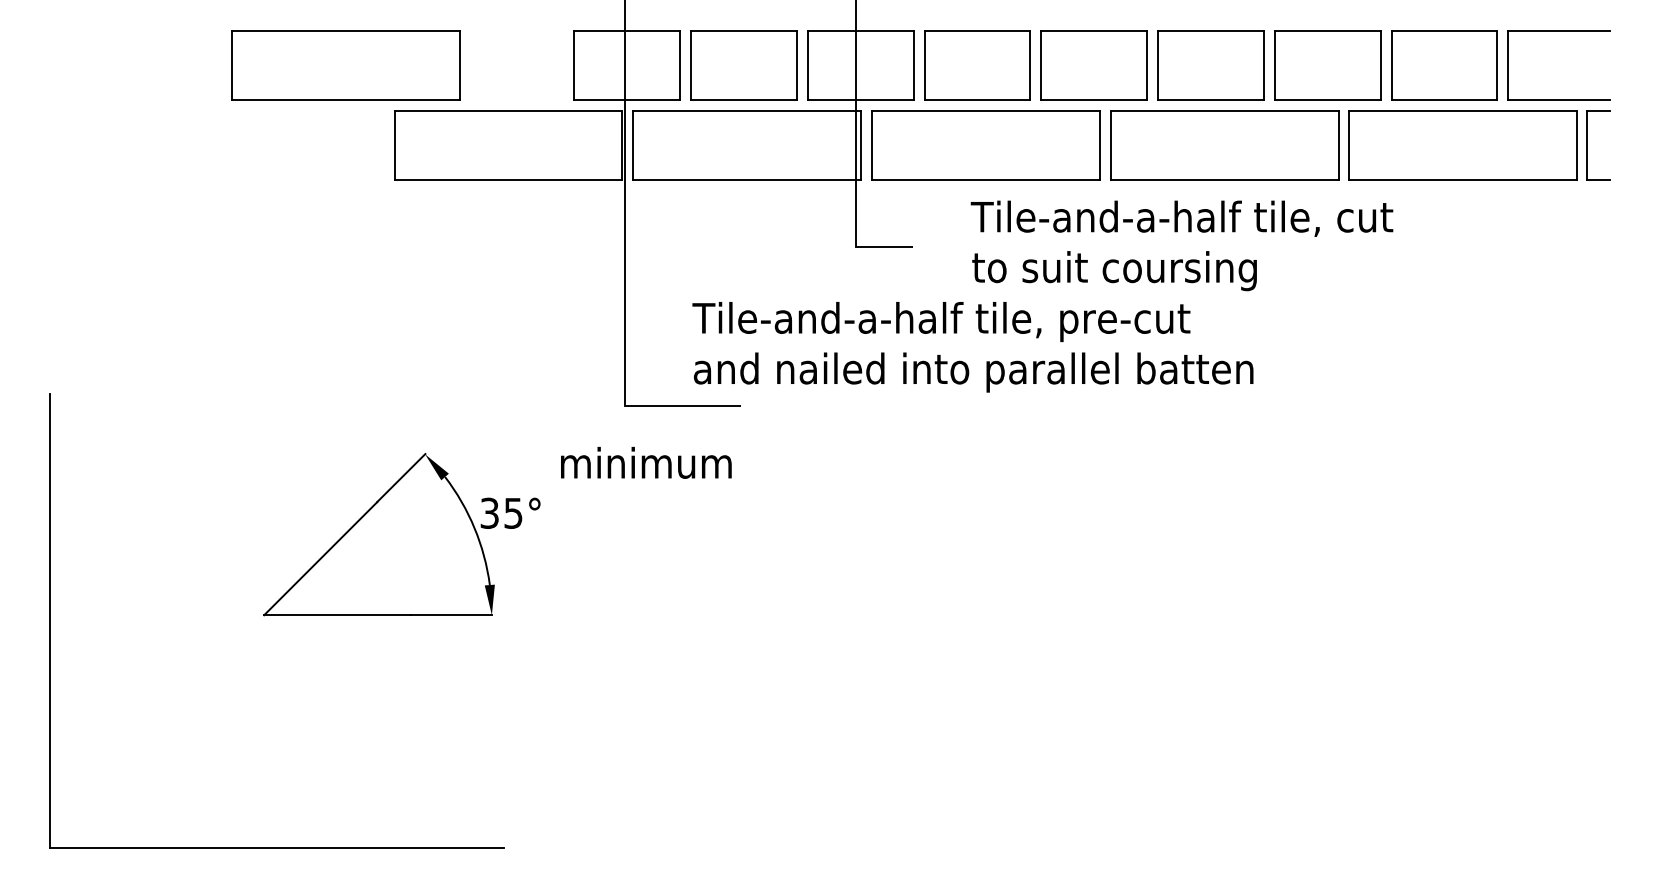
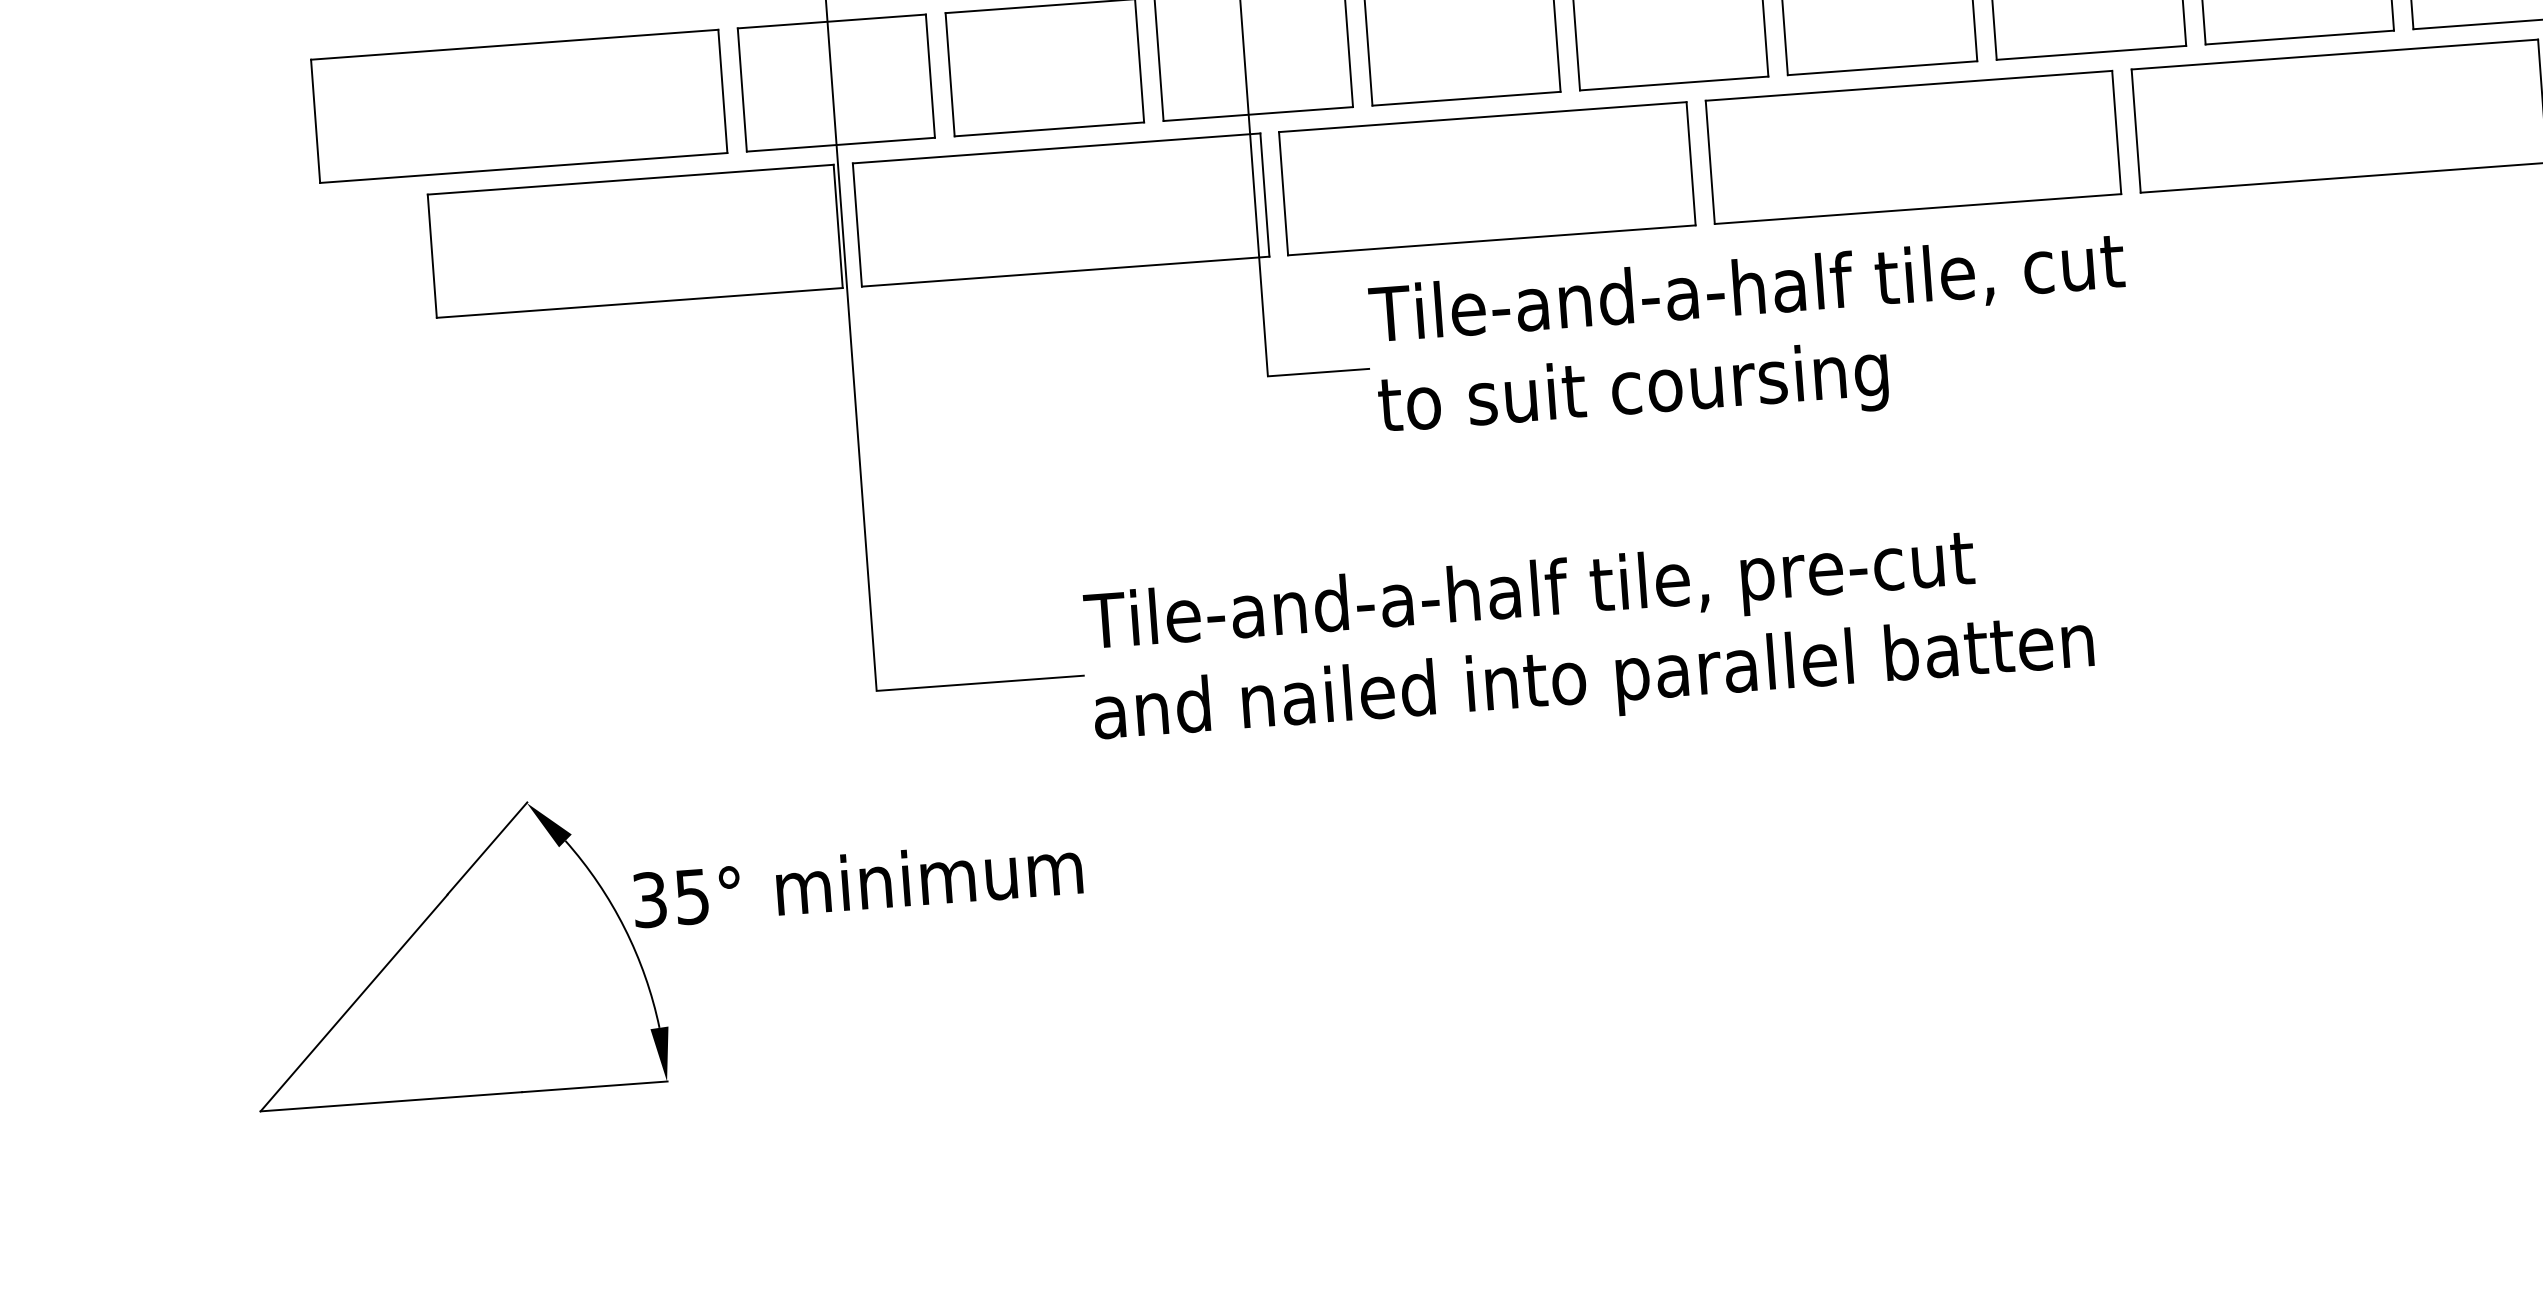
part: (345, 65) -> (517, 105), moved
text: (1181, 245) -> (1749, 338), moved
text: (972, 347) -> (1588, 637), moved
text: (646, 462) -> (929, 876), moved

